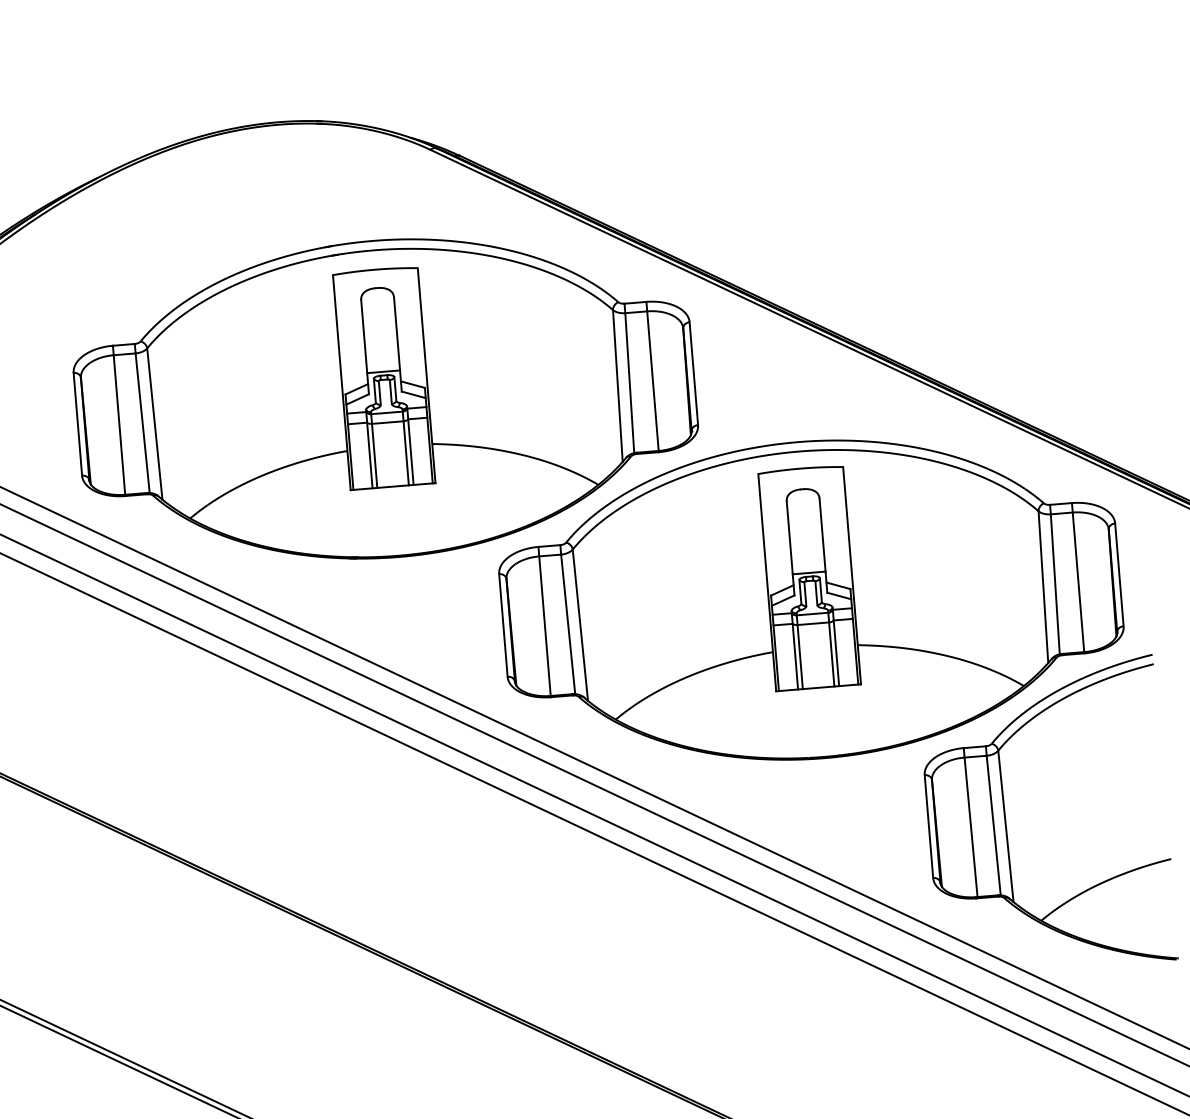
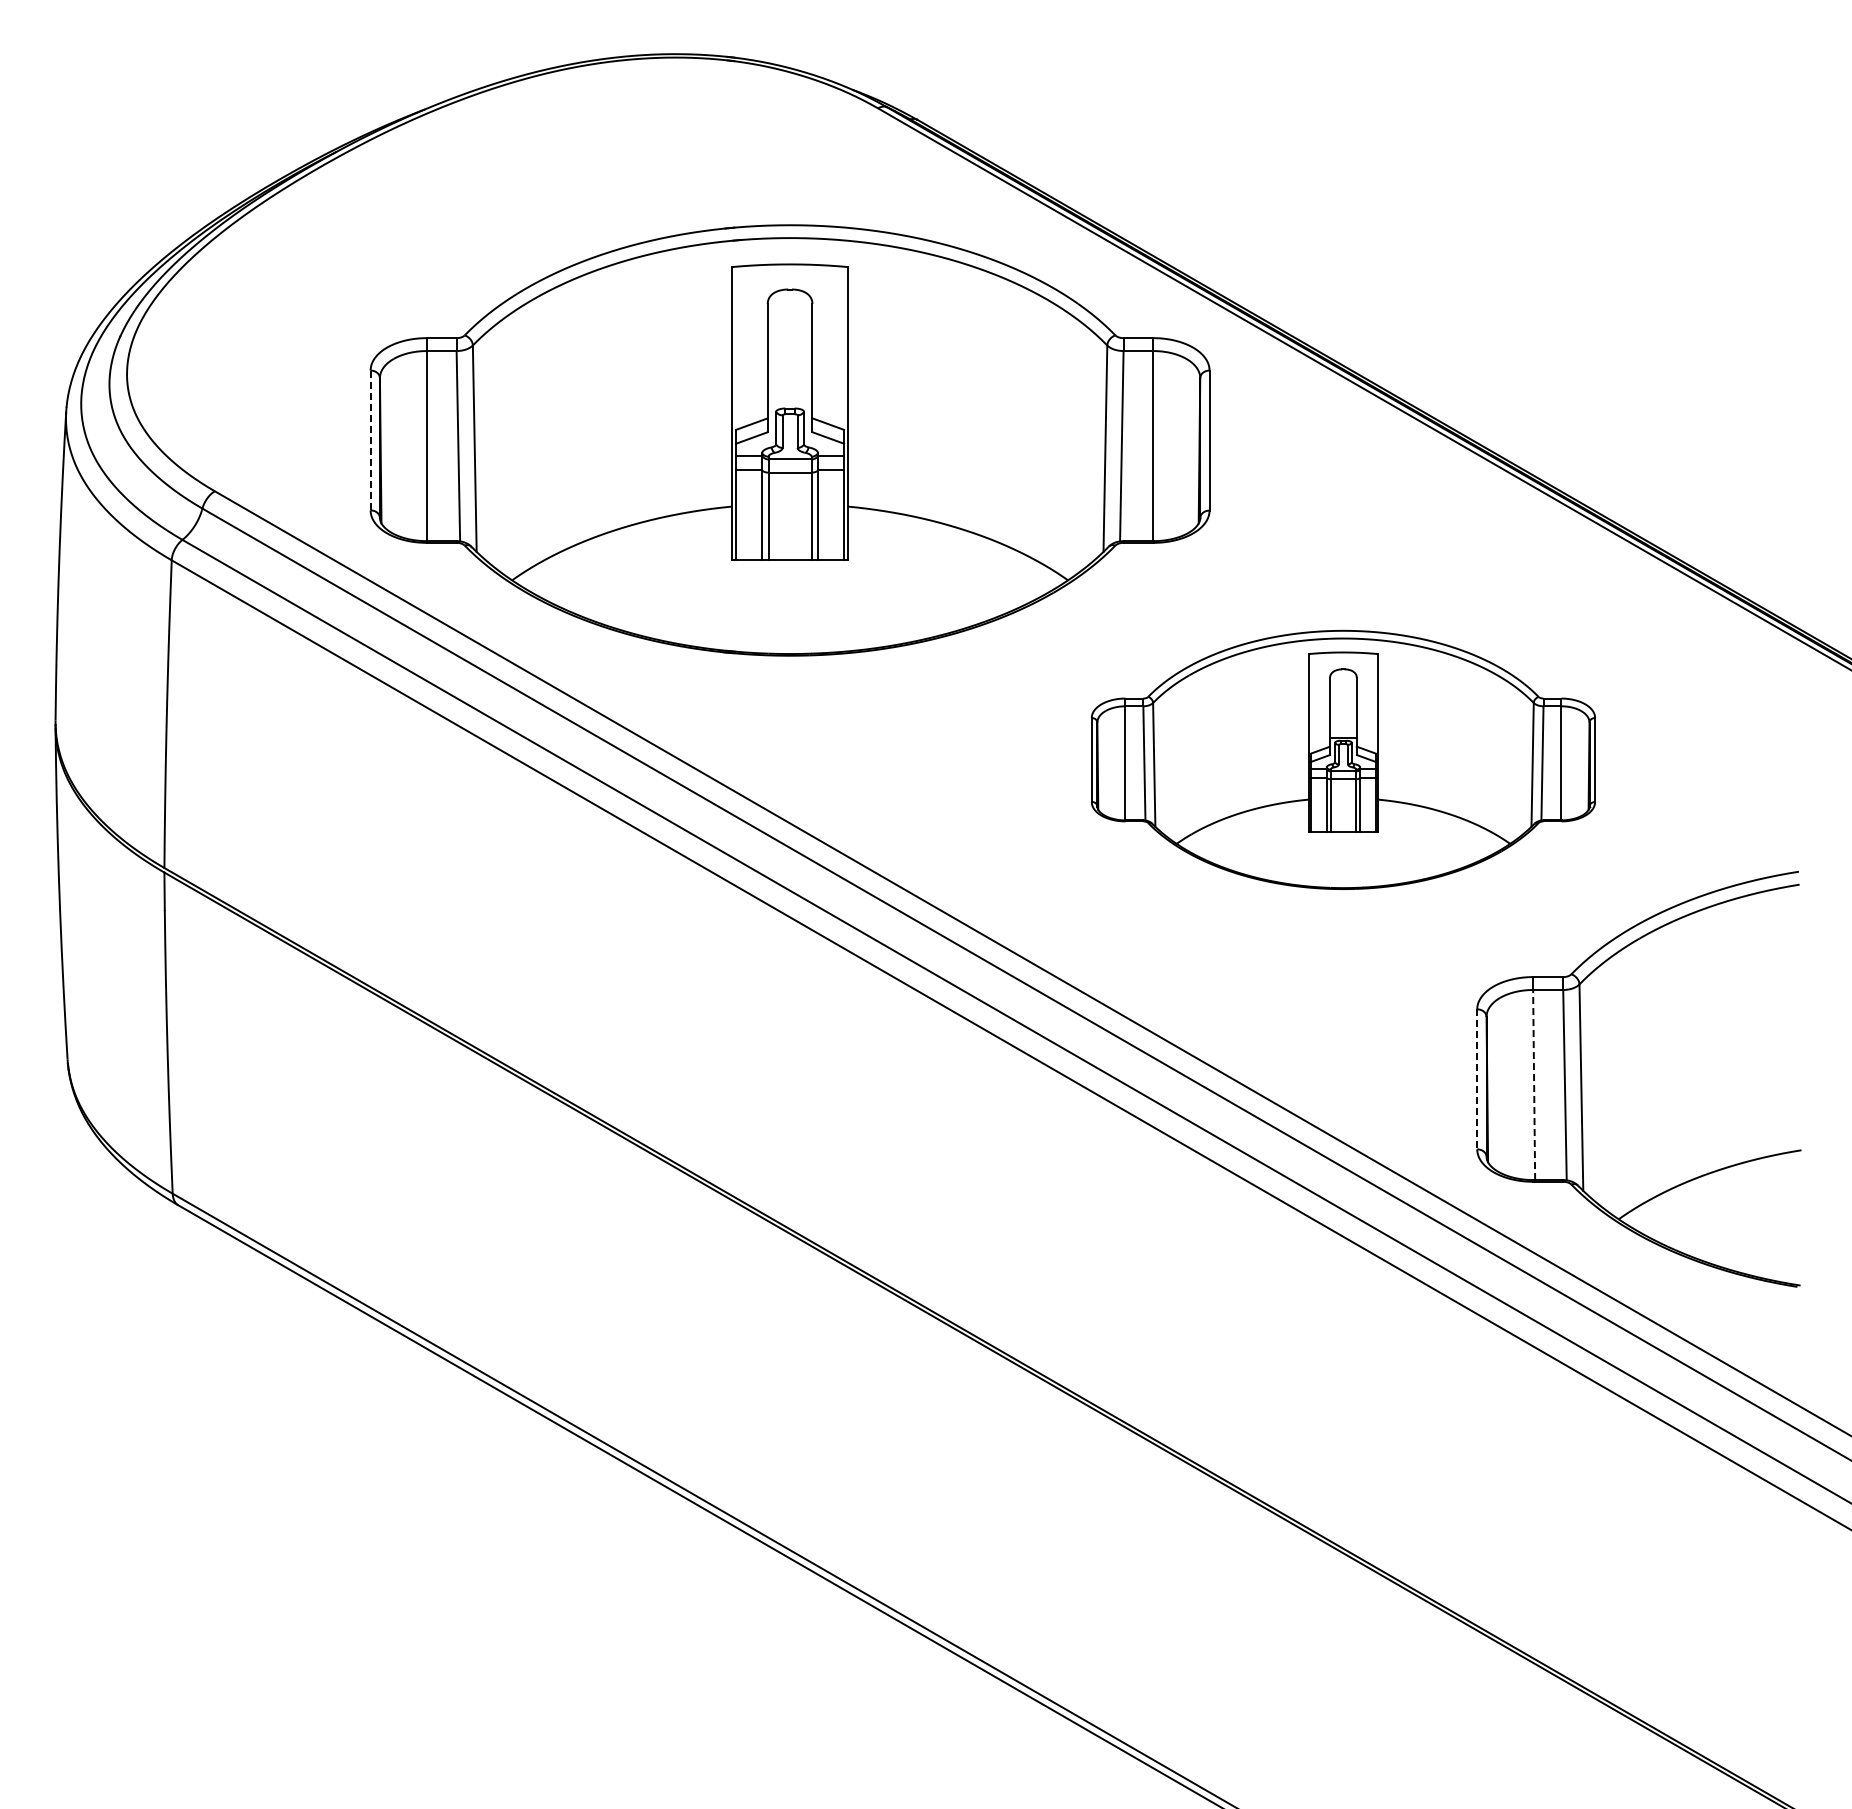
line: (383, 371) -> (789, 403), removed
line: (77, 424) -> (370, 440), solid -> dashed
part: (811, 599) -> (1343, 759), size x0.6
line: (929, 826) -> (1477, 1079), solid -> dashed
line: (971, 826) -> (1534, 1084), solid -> dashed

